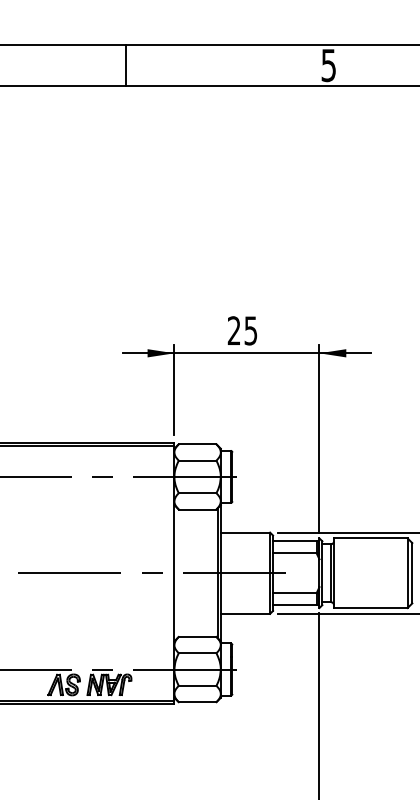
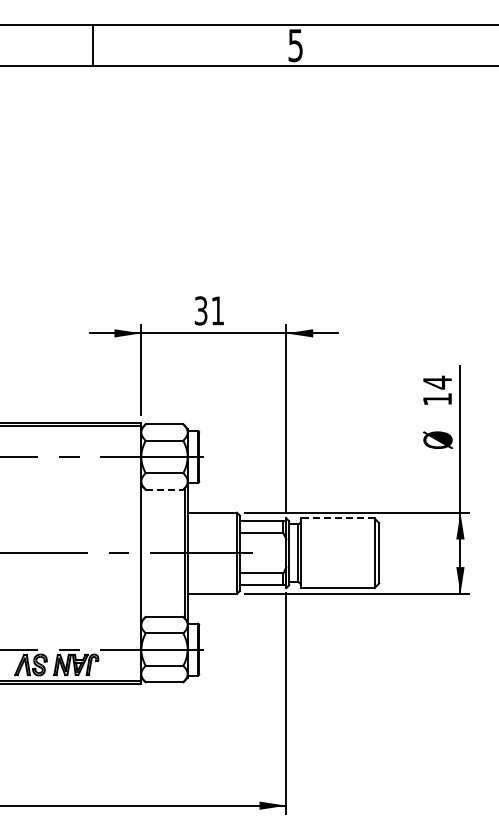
text: (241, 330) -> (208, 310), 25 -> 31
line: (197, 509) -> (164, 489), solid -> dashed
line: (370, 538) -> (337, 518), solid -> dashed

